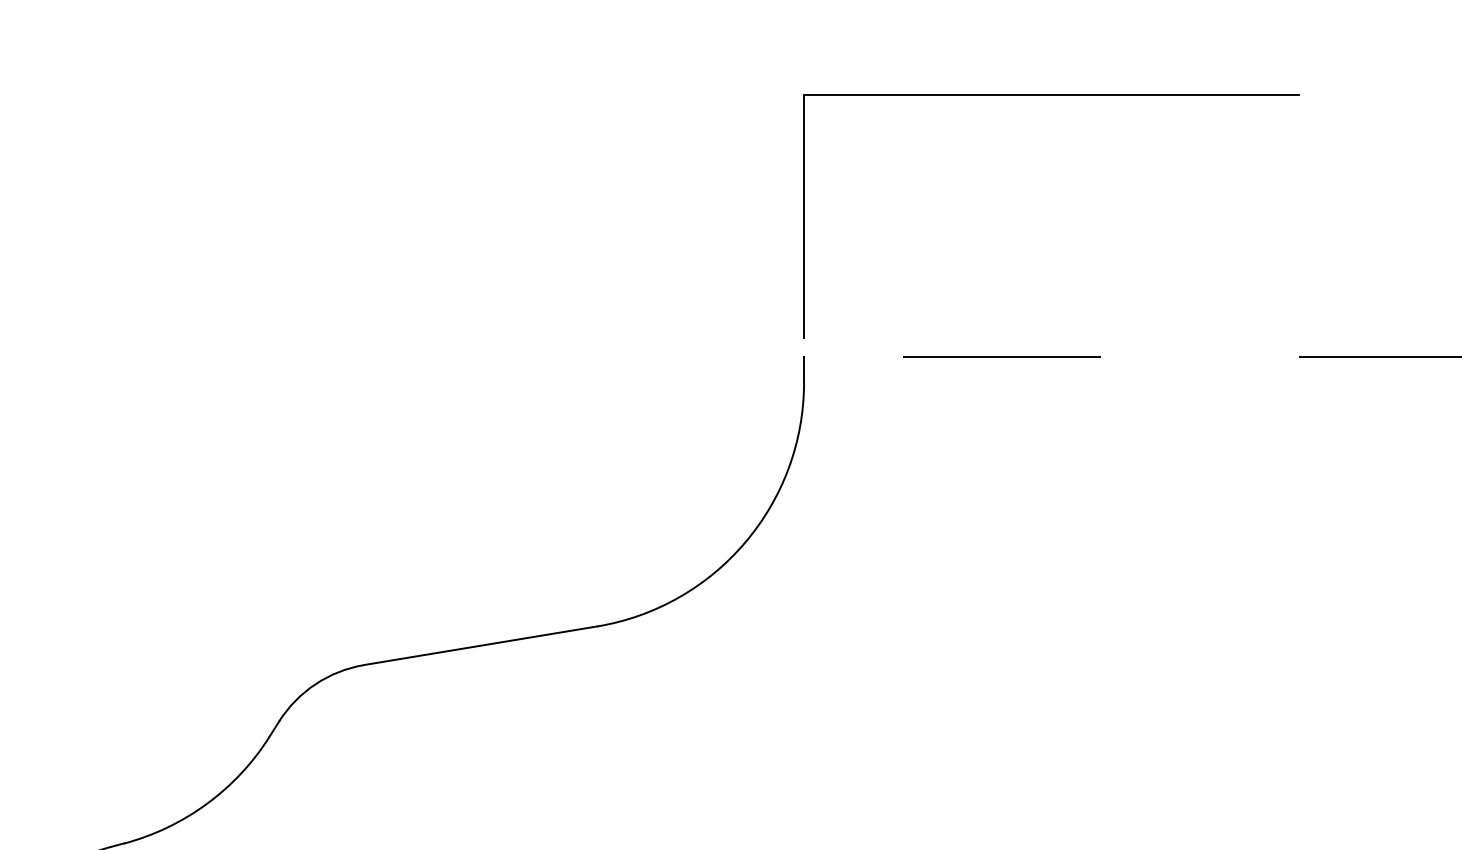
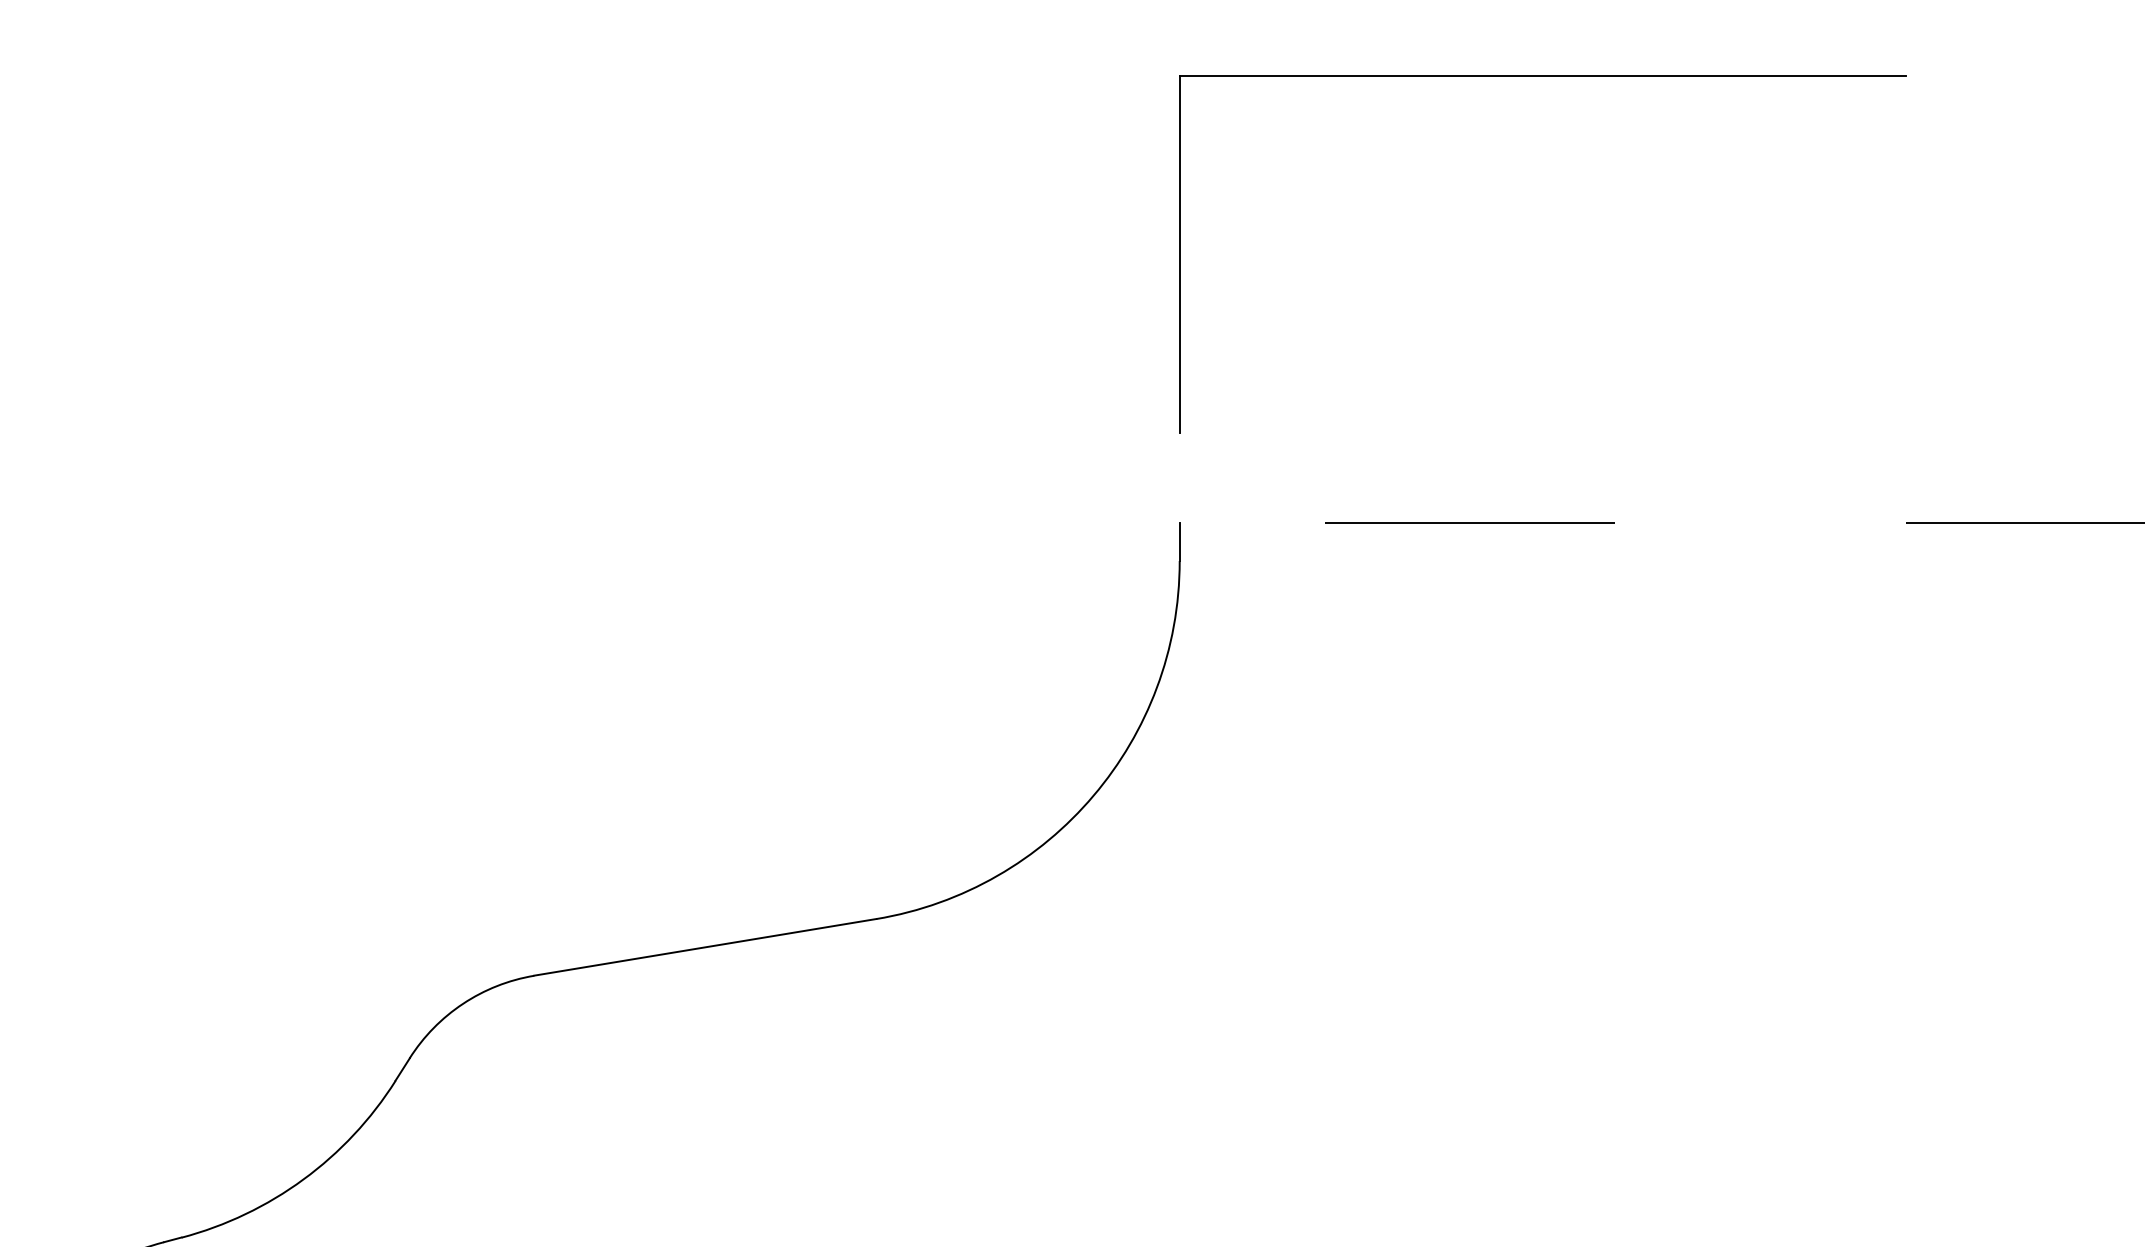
part: (1051, 95) -> (1542, 77), moved

